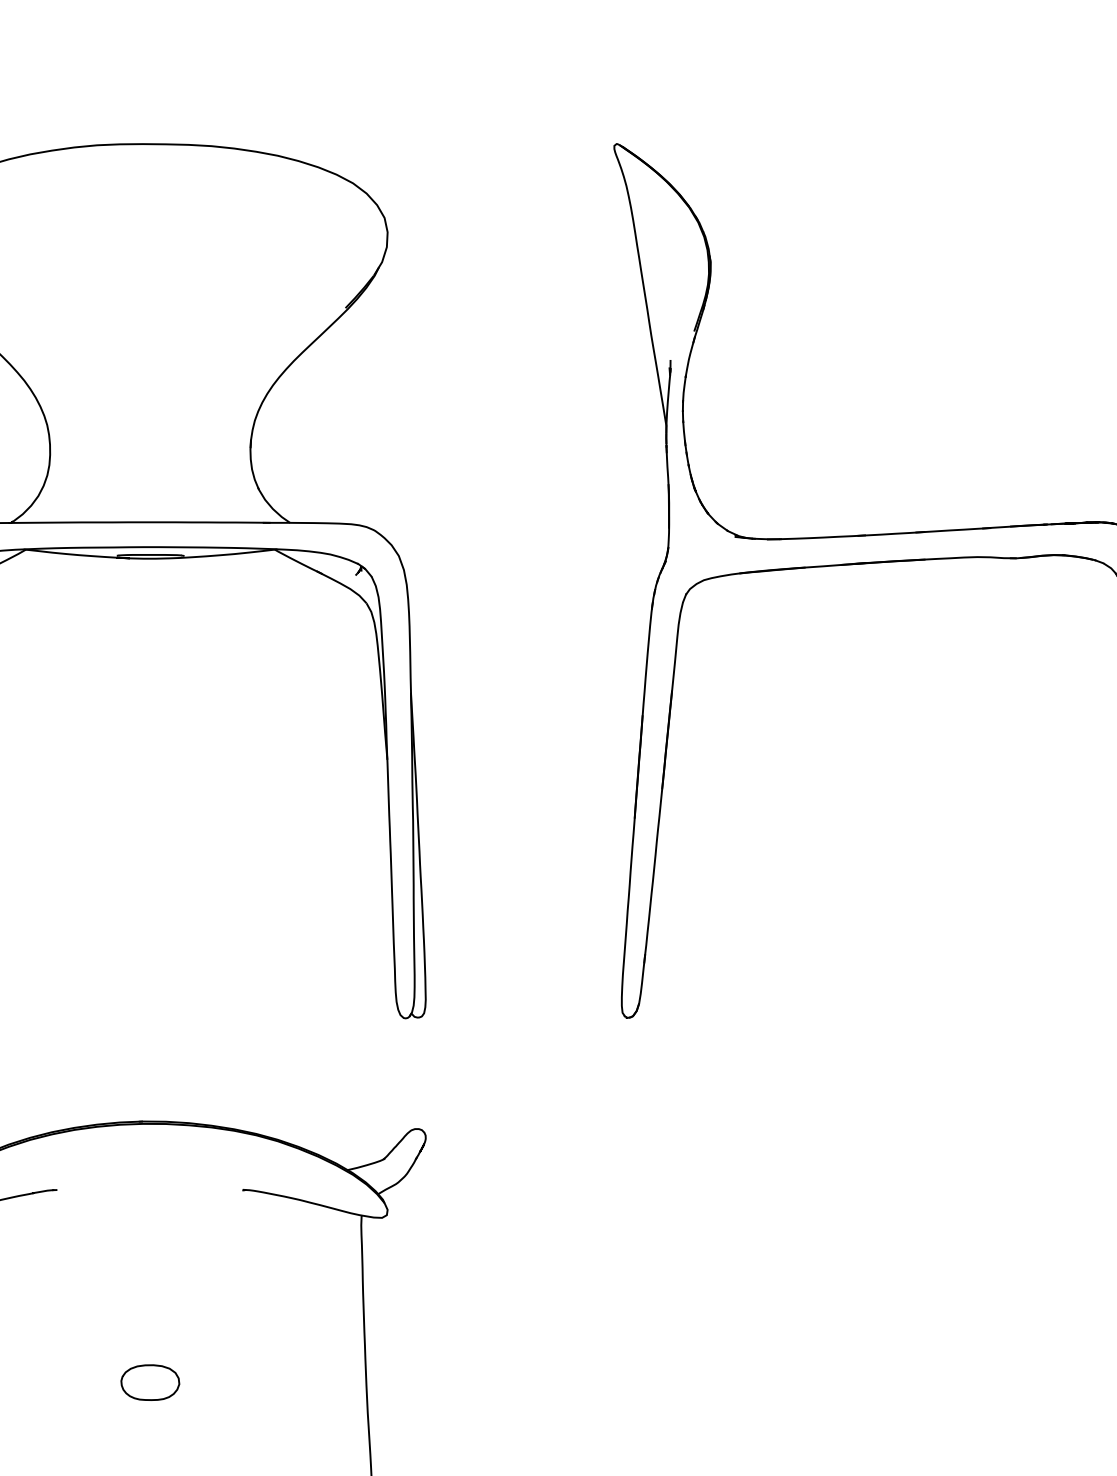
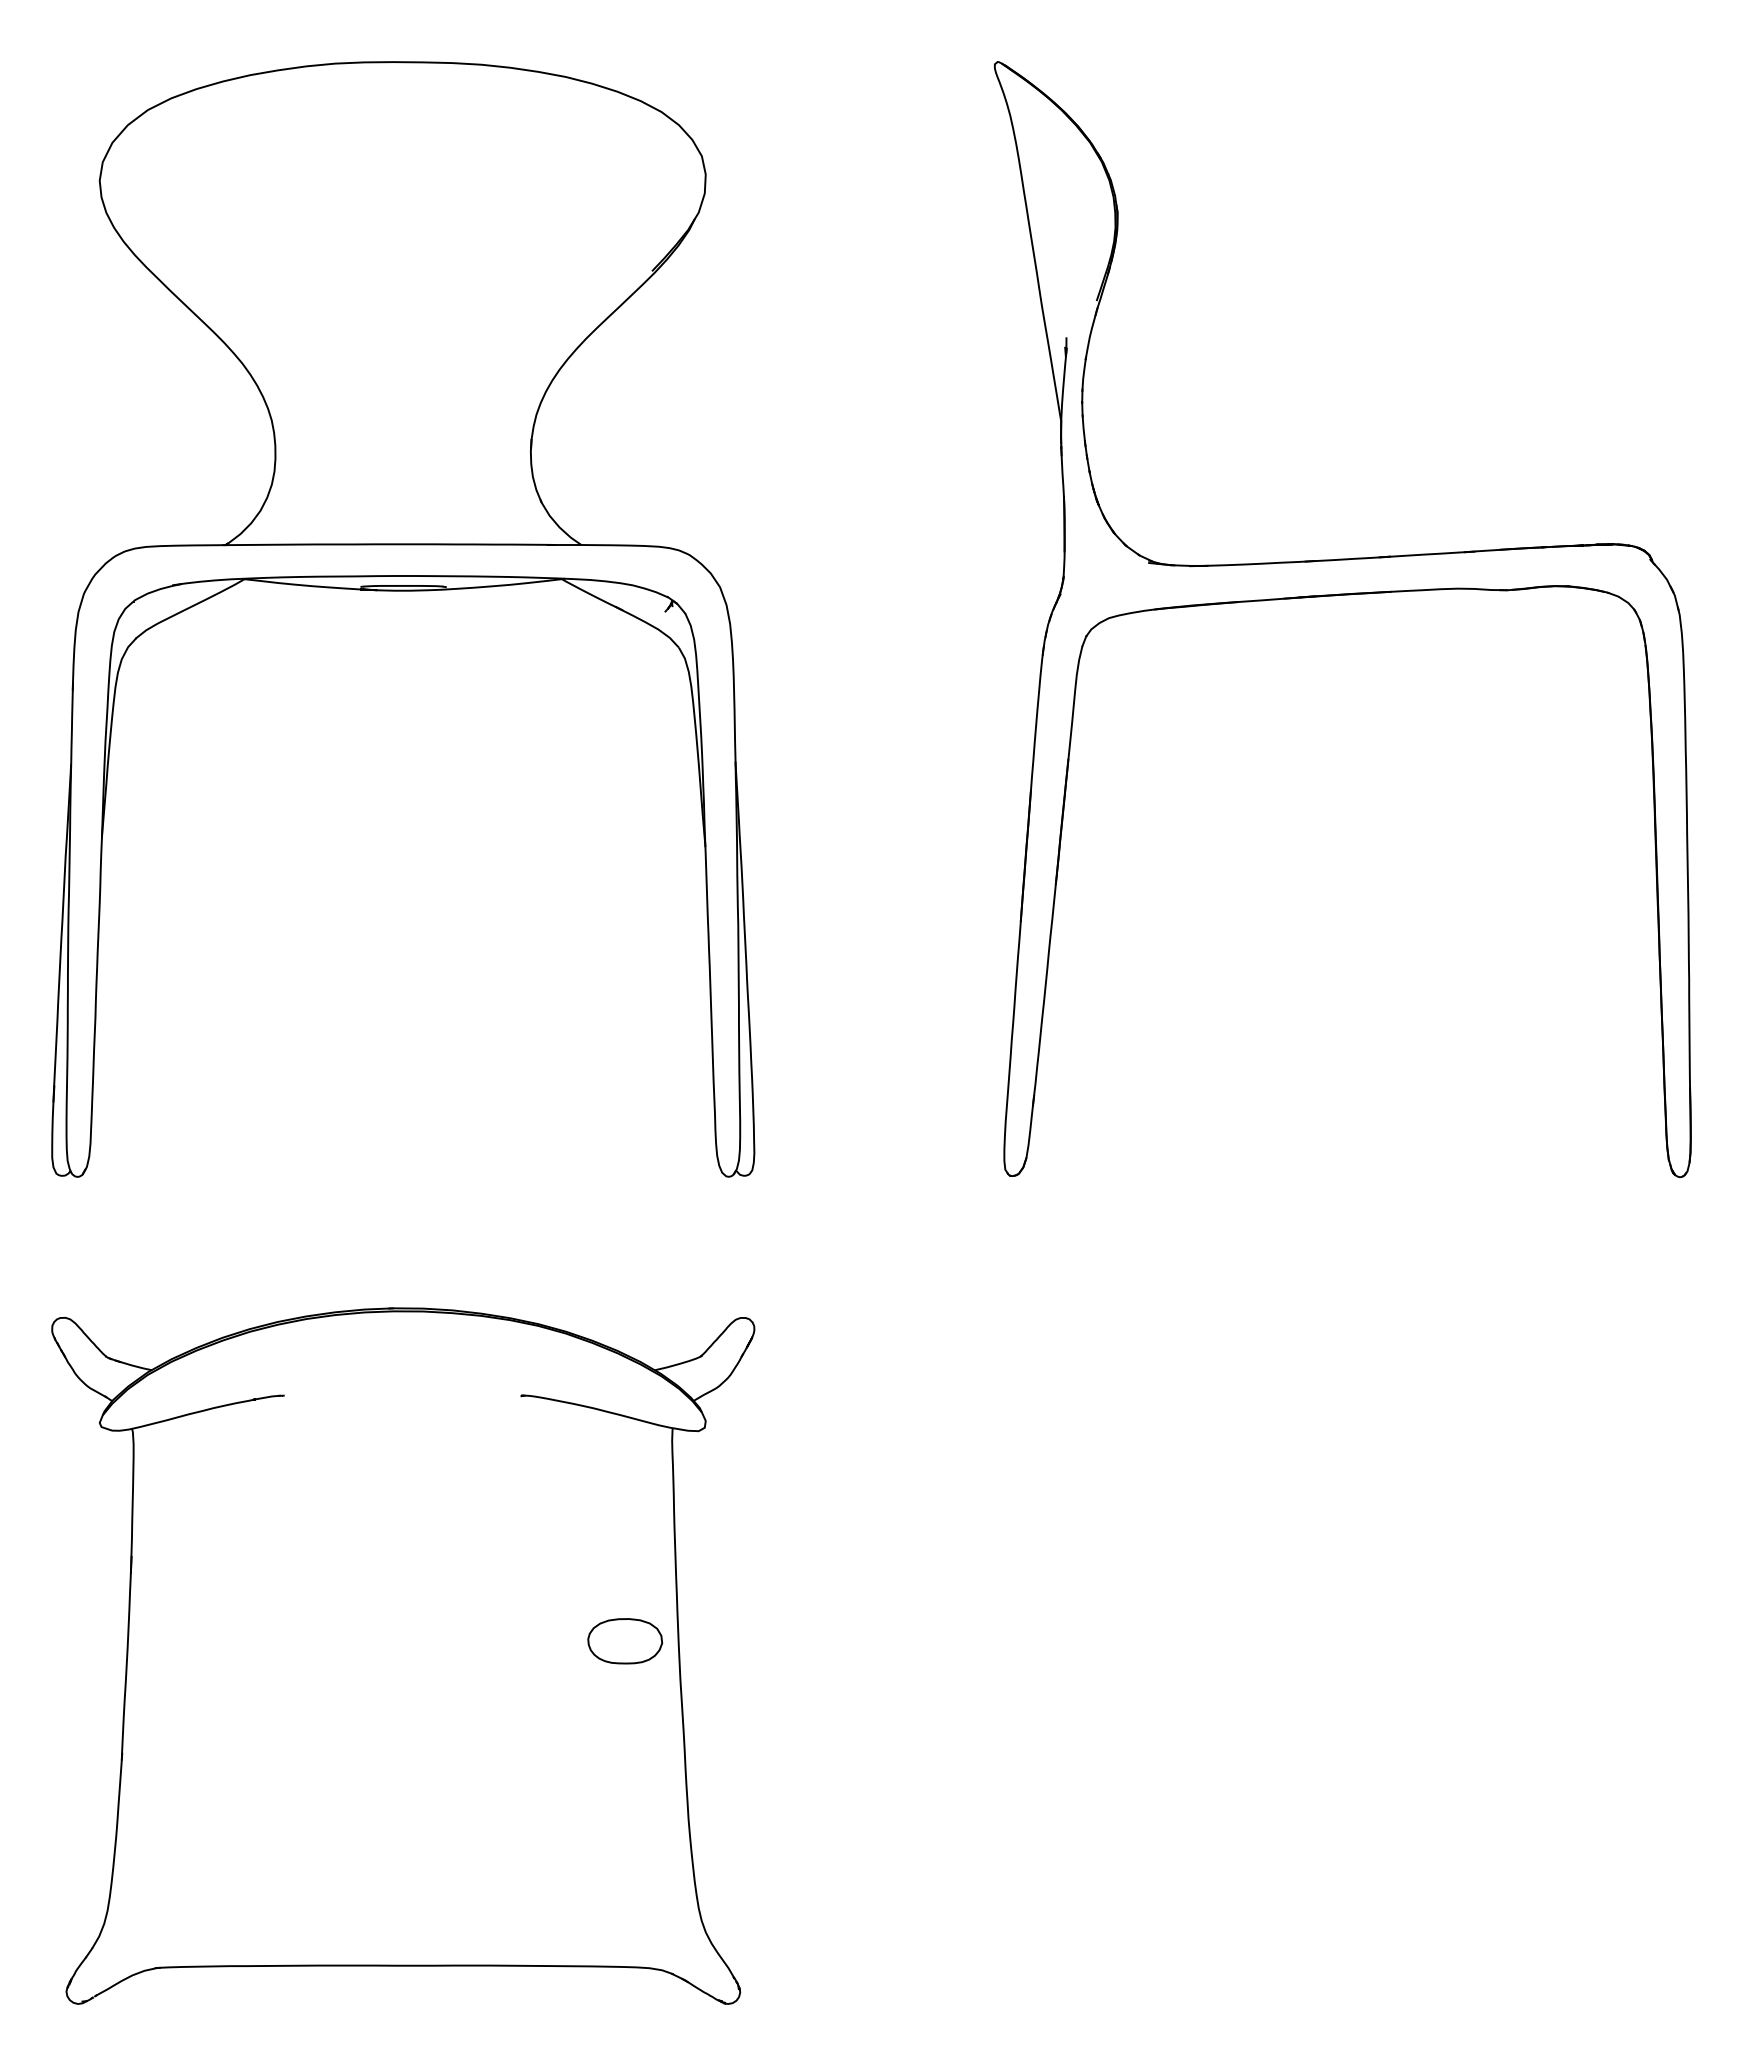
curve: (150, 1399) -> (625, 1662), moved

